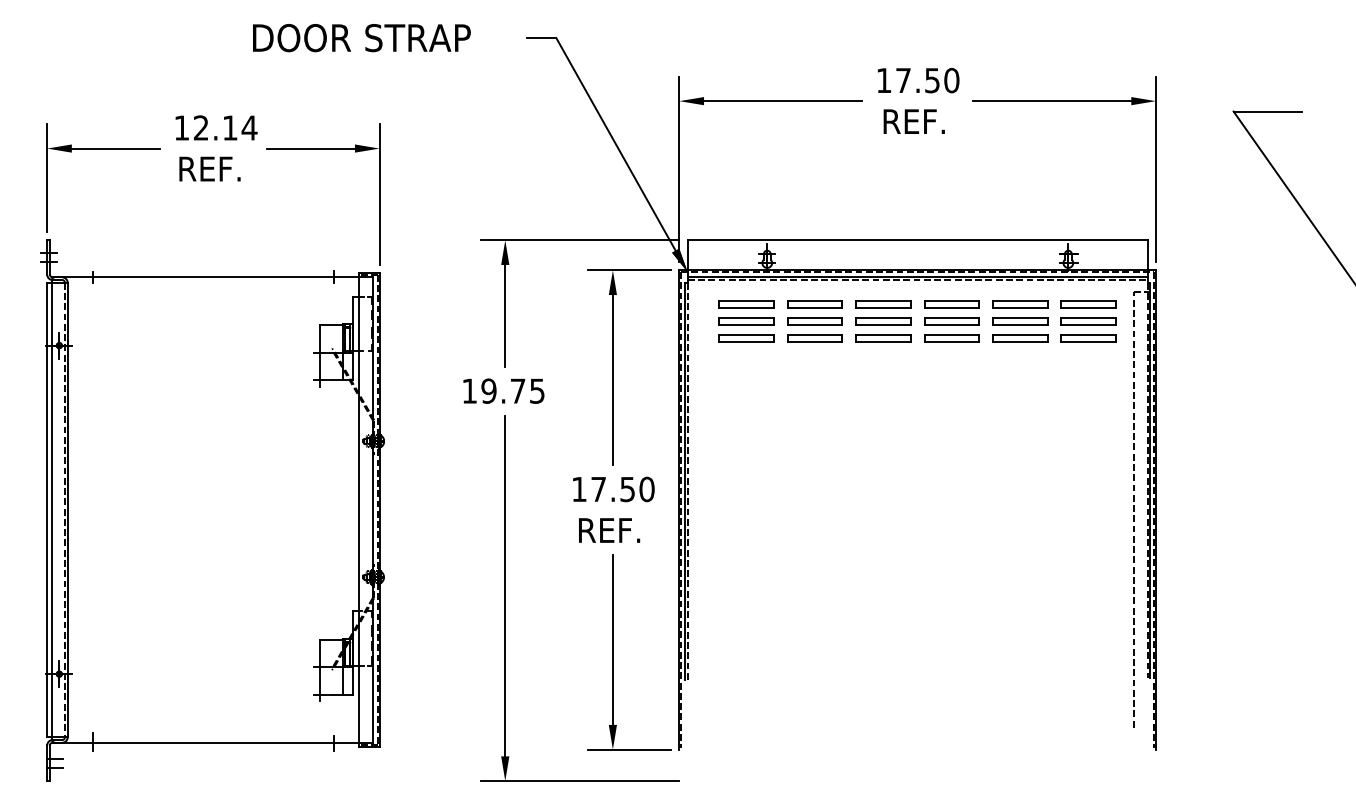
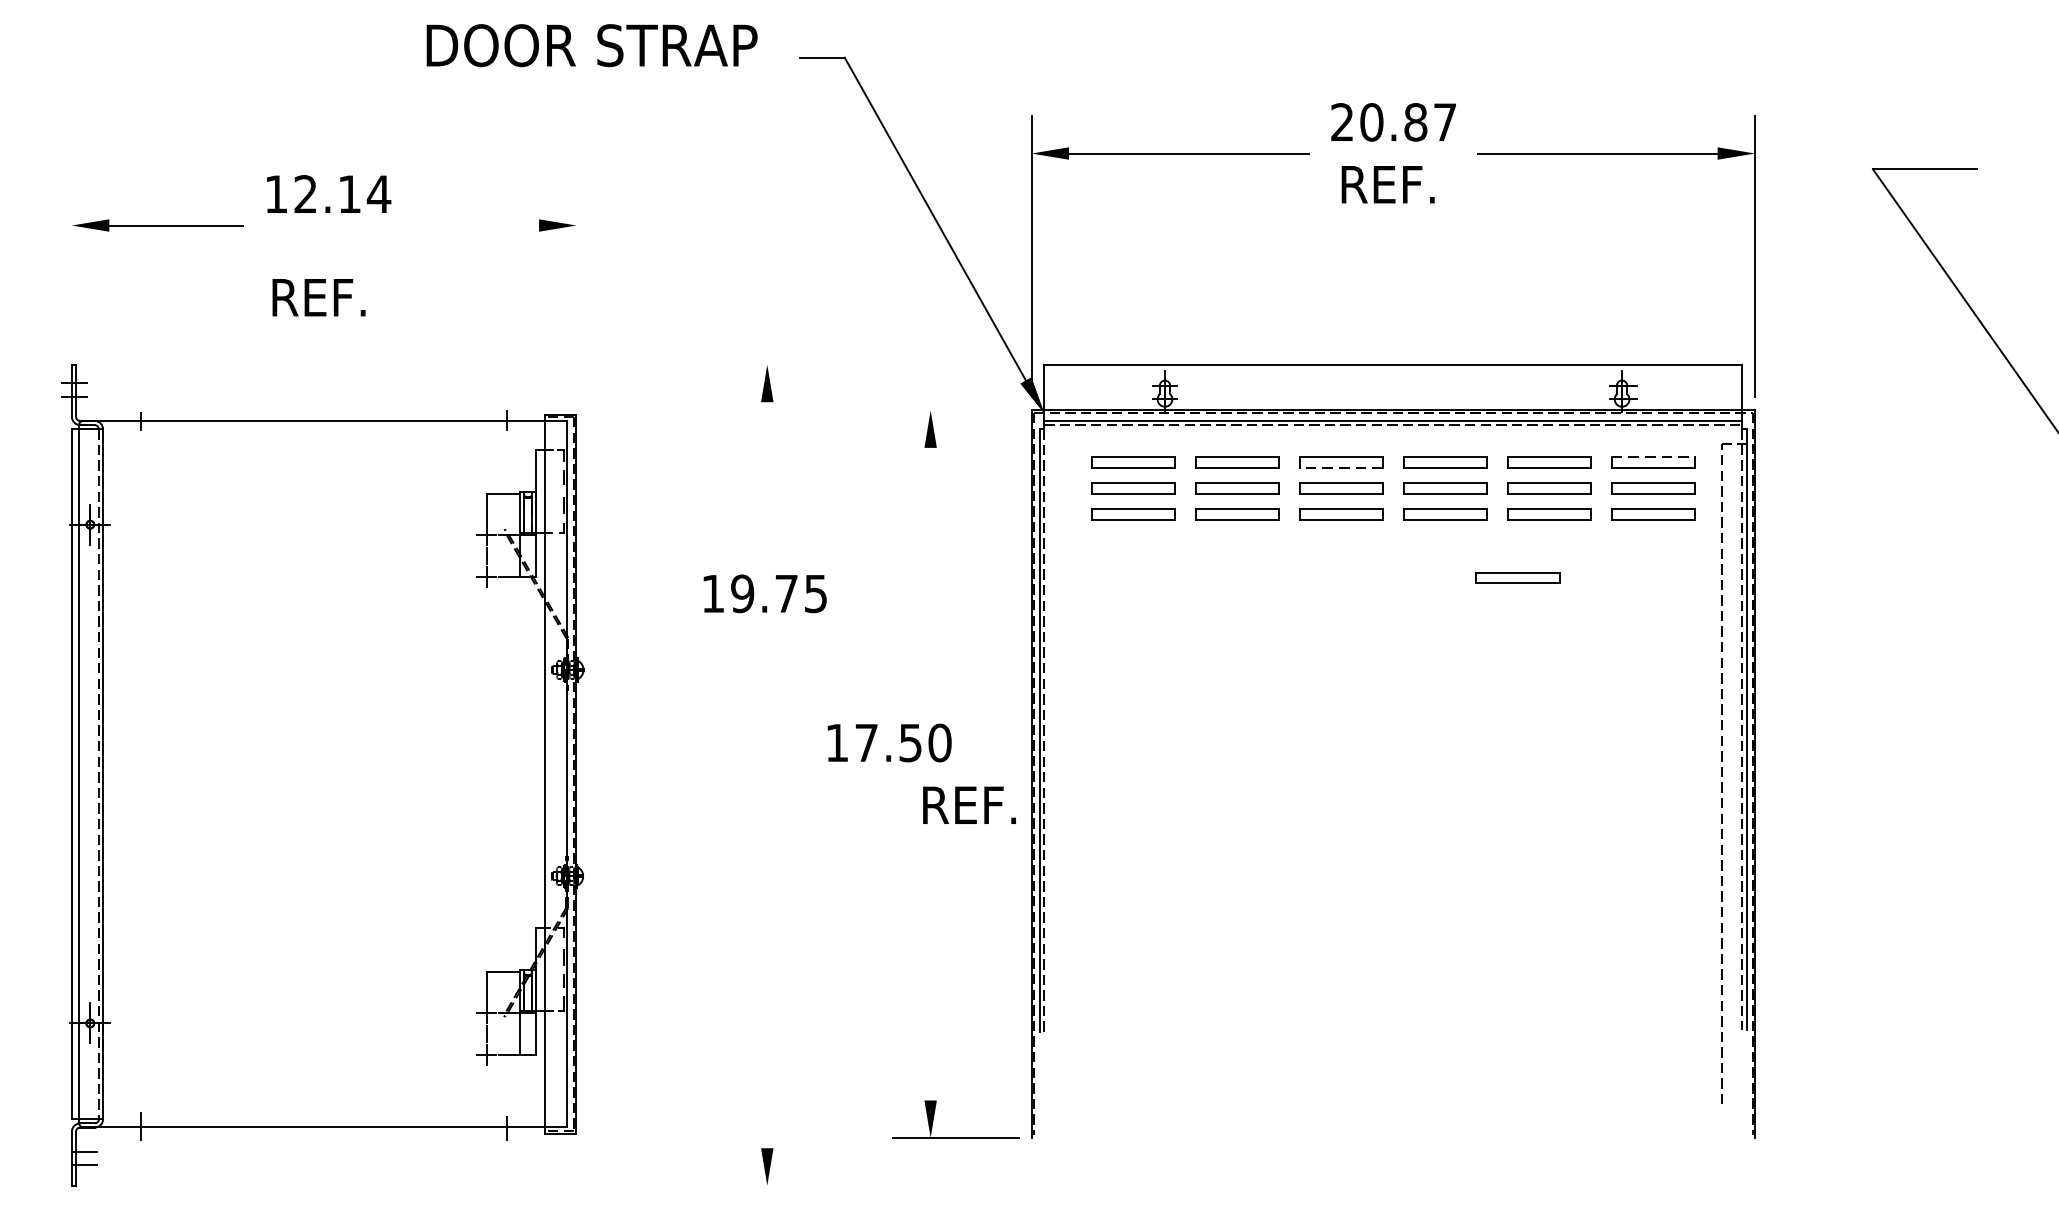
text: (361, 38) -> (591, 46), moved
text: (917, 80) -> (1393, 122), 17.50 -> 20.87
line: (310, 148) -> (471, 225), removed
text: (209, 168) -> (318, 296), moved
line: (47, 177) -> (72, 269), removed
line: (379, 193) -> (576, 293), removed
line: (579, 240) -> (879, 365), removed
line: (629, 270) -> (955, 410), removed
line: (1089, 301) -> (1654, 457), solid -> dashed
line: (882, 308) -> (1339, 468), solid -> dashed
line: (505, 315) -> (767, 478), removed
line: (612, 379) -> (930, 576), removed
part: (999, 380) -> (1517, 577), added
text: (613, 489) -> (889, 743), moved
text: (609, 530) -> (969, 805), moved
line: (505, 585) -> (767, 888), removed
line: (612, 639) -> (930, 970), removed
line: (579, 781) -> (879, 1186), removed

